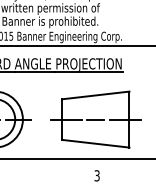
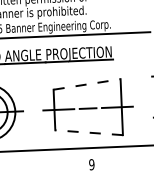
line: (95, 95) -> (86, 84), solid -> dashed
line: (95, 143) -> (88, 132), solid -> dashed
text: (96, 175) -> (91, 164), 3 -> 9

